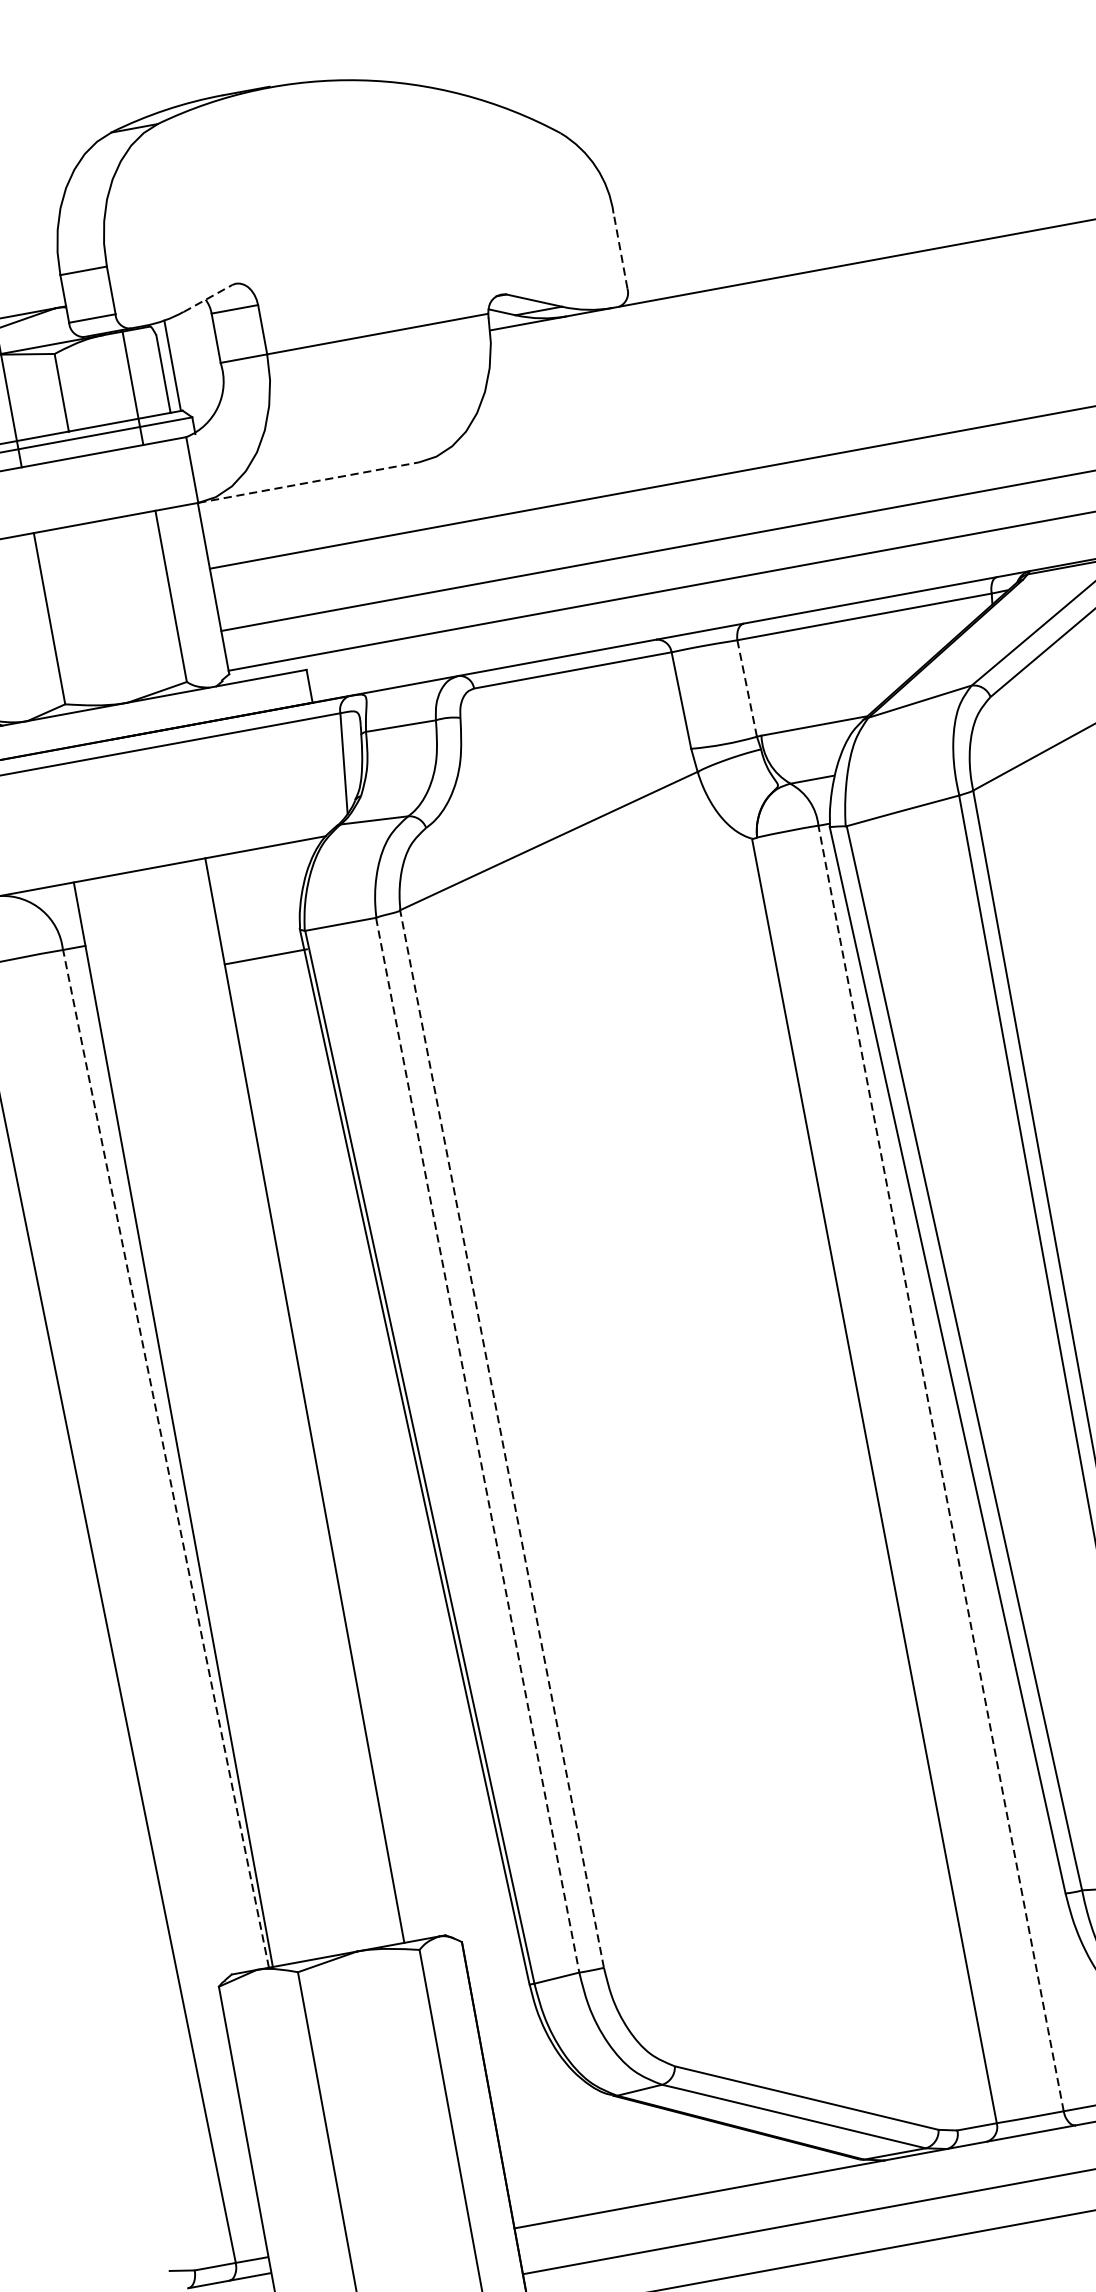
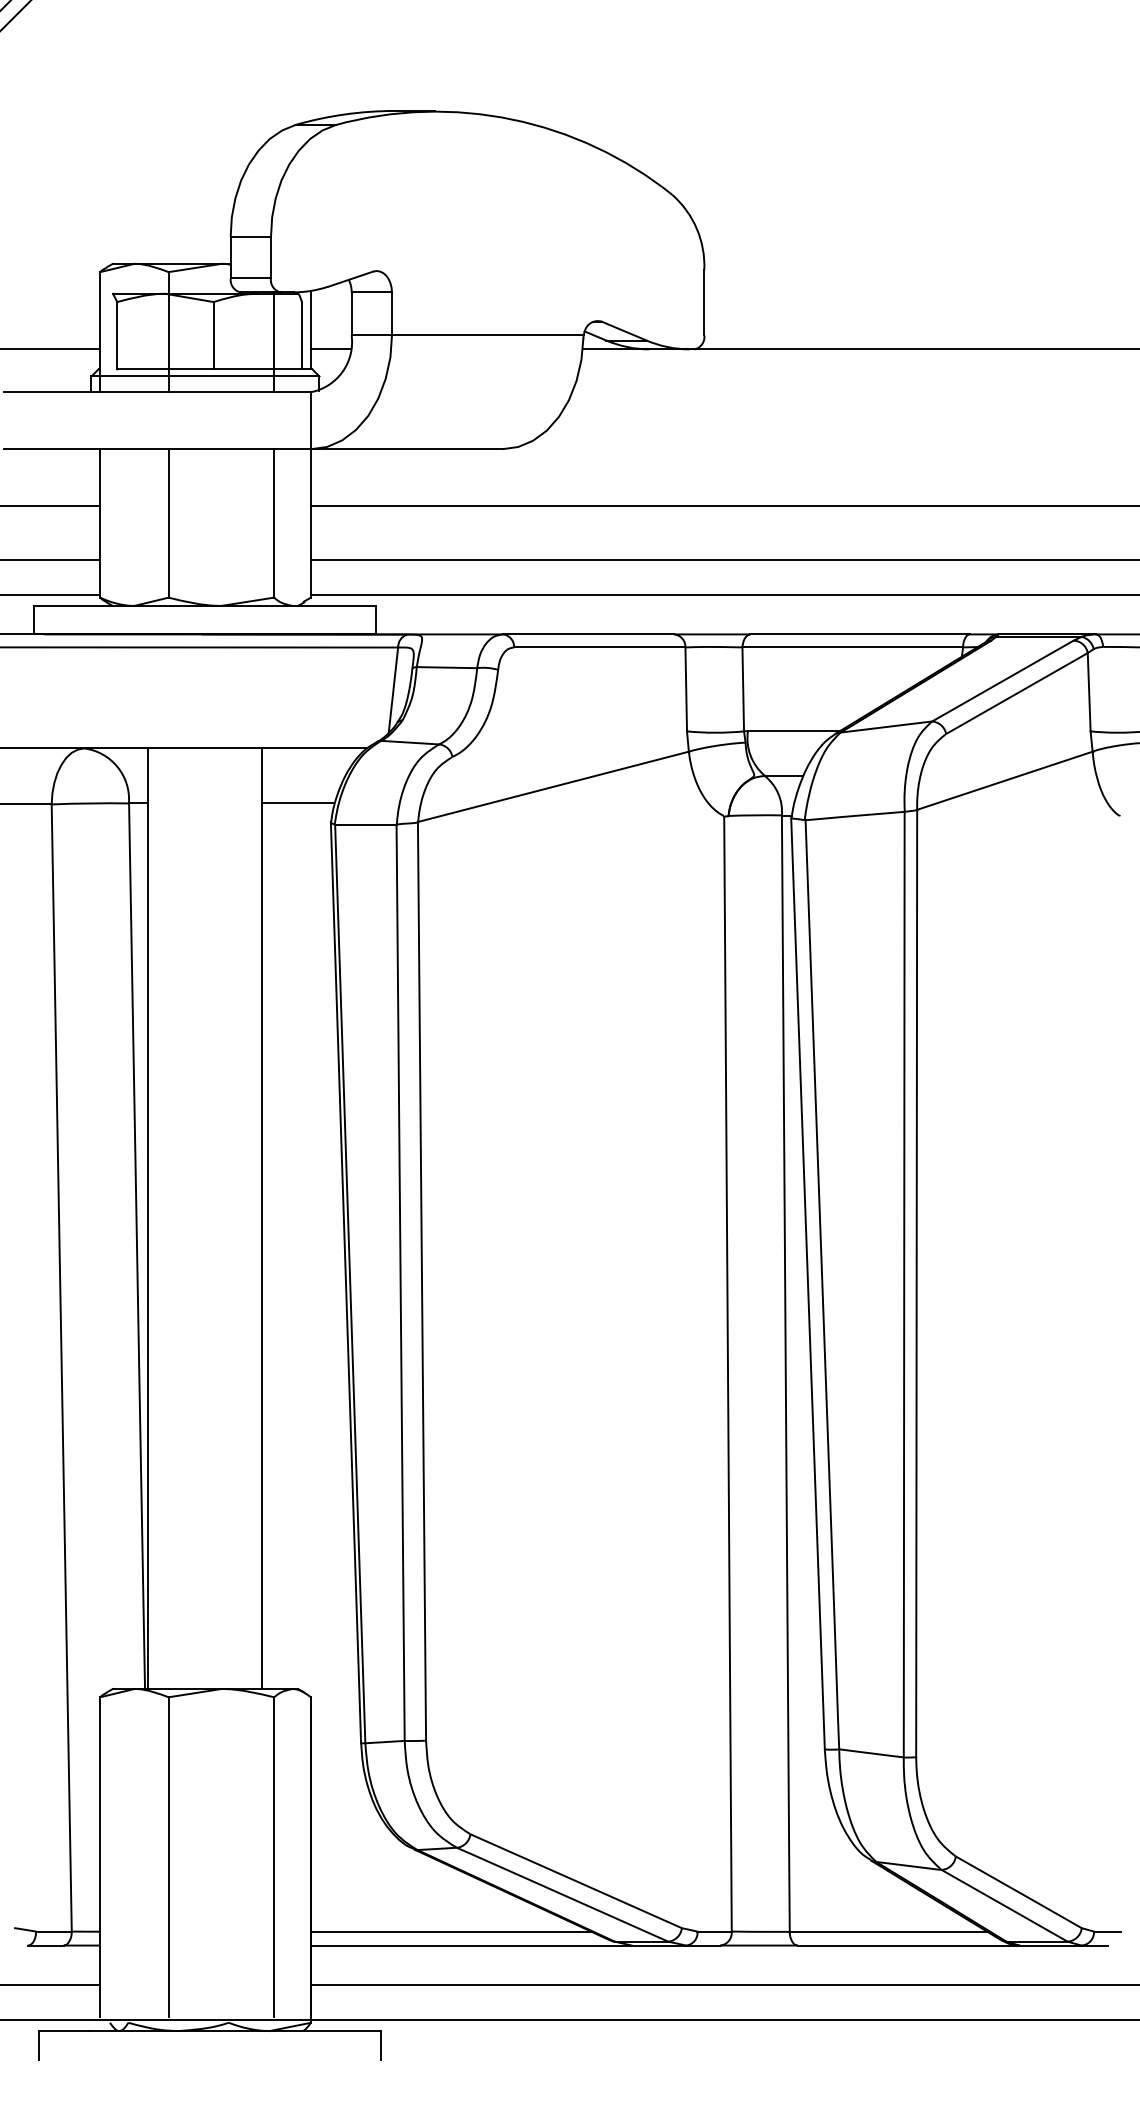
line: (620, 250) -> (704, 302), dashed -> solid
line: (207, 299) -> (350, 279), dashed -> solid
line: (199, 383) -> (330, 349), added
line: (309, 482) -> (407, 449), dashed -> solid
line: (747, 688) -> (743, 689), dashed -> solid
line: (265, 957) -> (297, 803), moved
line: (502, 1437) -> (422, 1280), dashed -> solid
line: (477, 1446) -> (400, 1283), dashed -> solid
line: (166, 1460) -> (137, 1247), dashed -> solid
line: (940, 1469) -> (785, 1374), dashed -> solid
line: (672, 2182) -> (450, 1931), added

